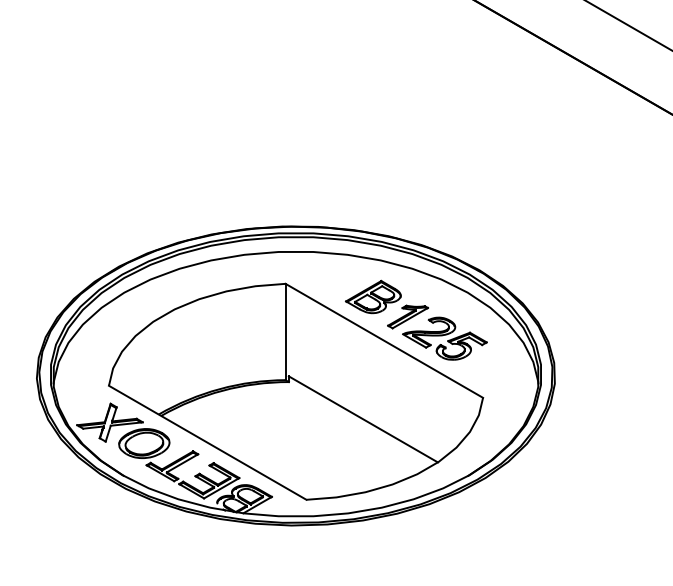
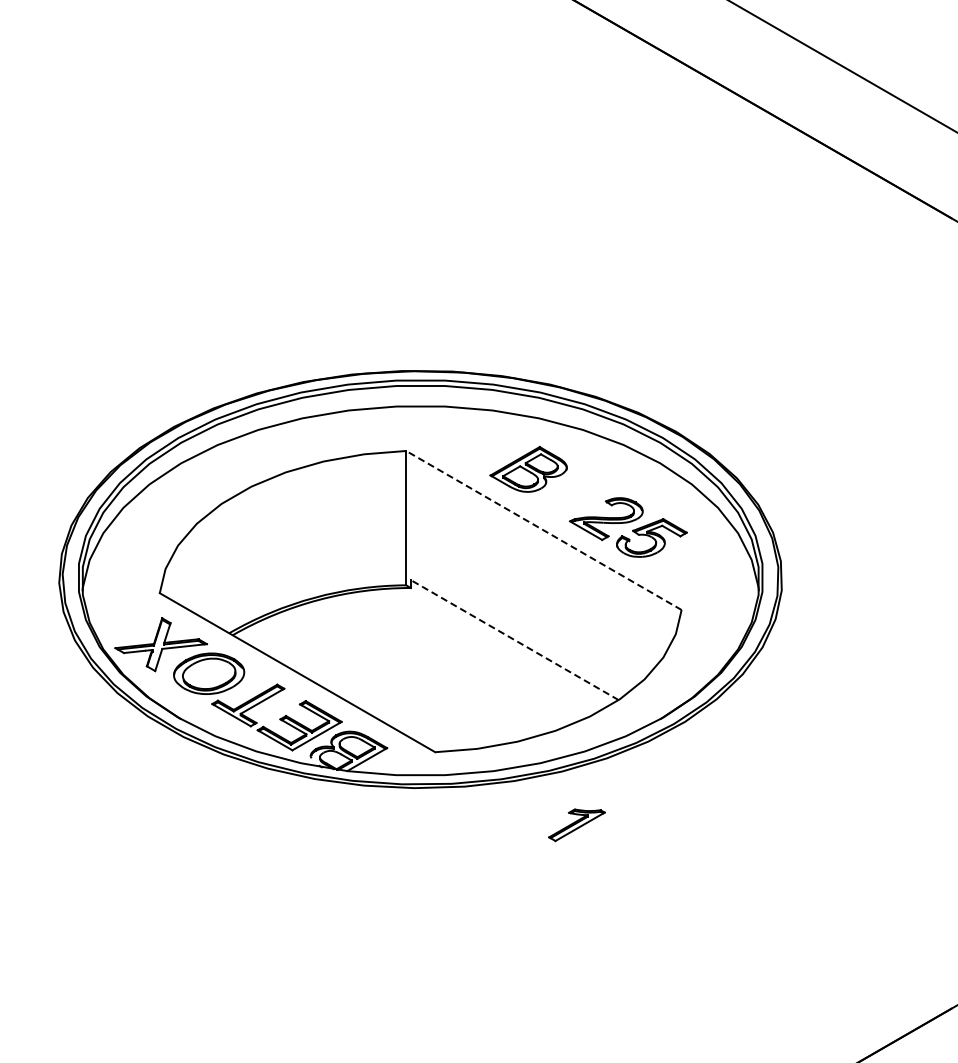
part: (407, 317) -> (576, 825), moved
line: (384, 340) -> (543, 530), solid -> dashed
line: (363, 418) -> (514, 639), solid -> dashed

